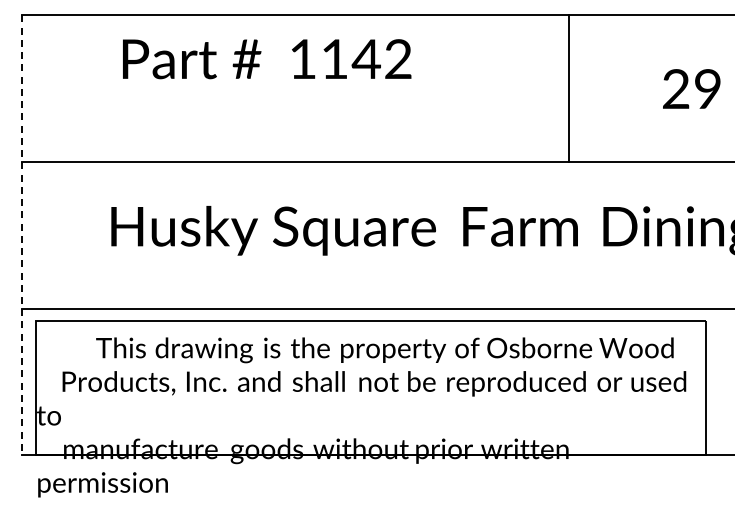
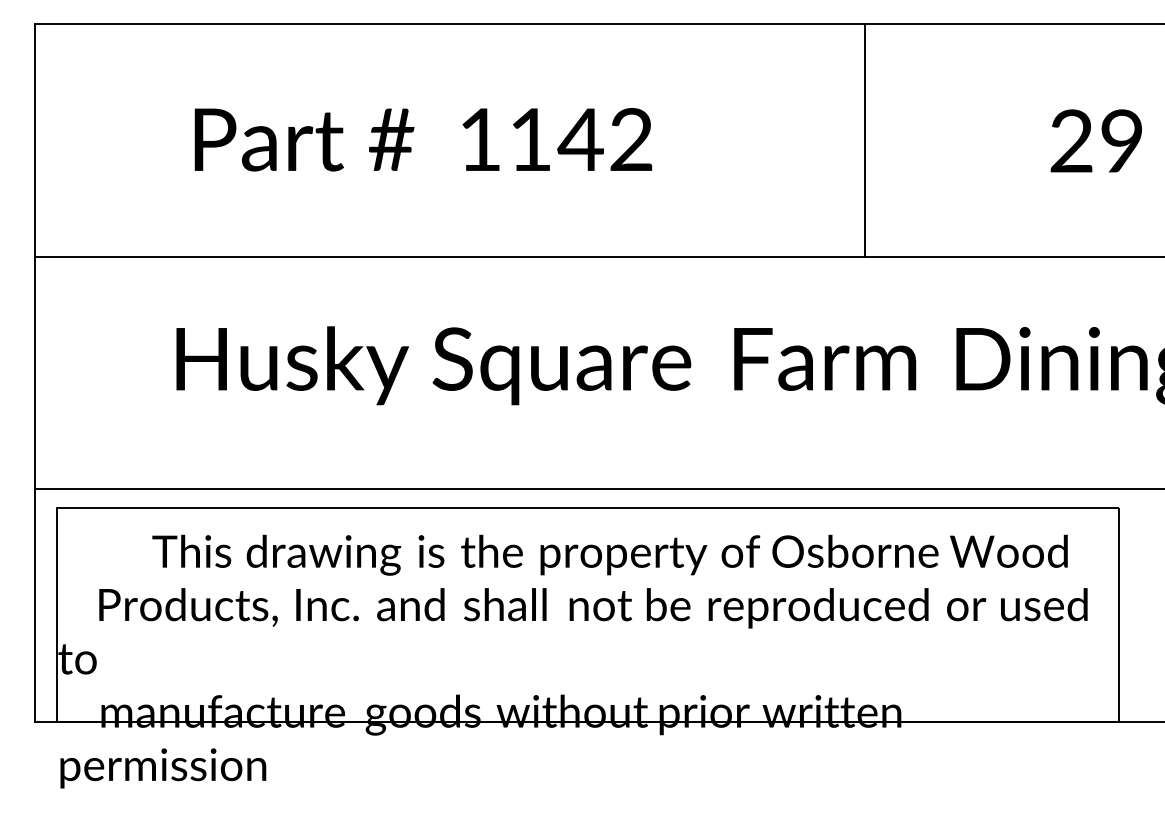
text: (267, 59) -> (424, 140), moved
line: (569, 88) -> (866, 140), moved
line: (22, 235) -> (35, 373), dashed -> solid

